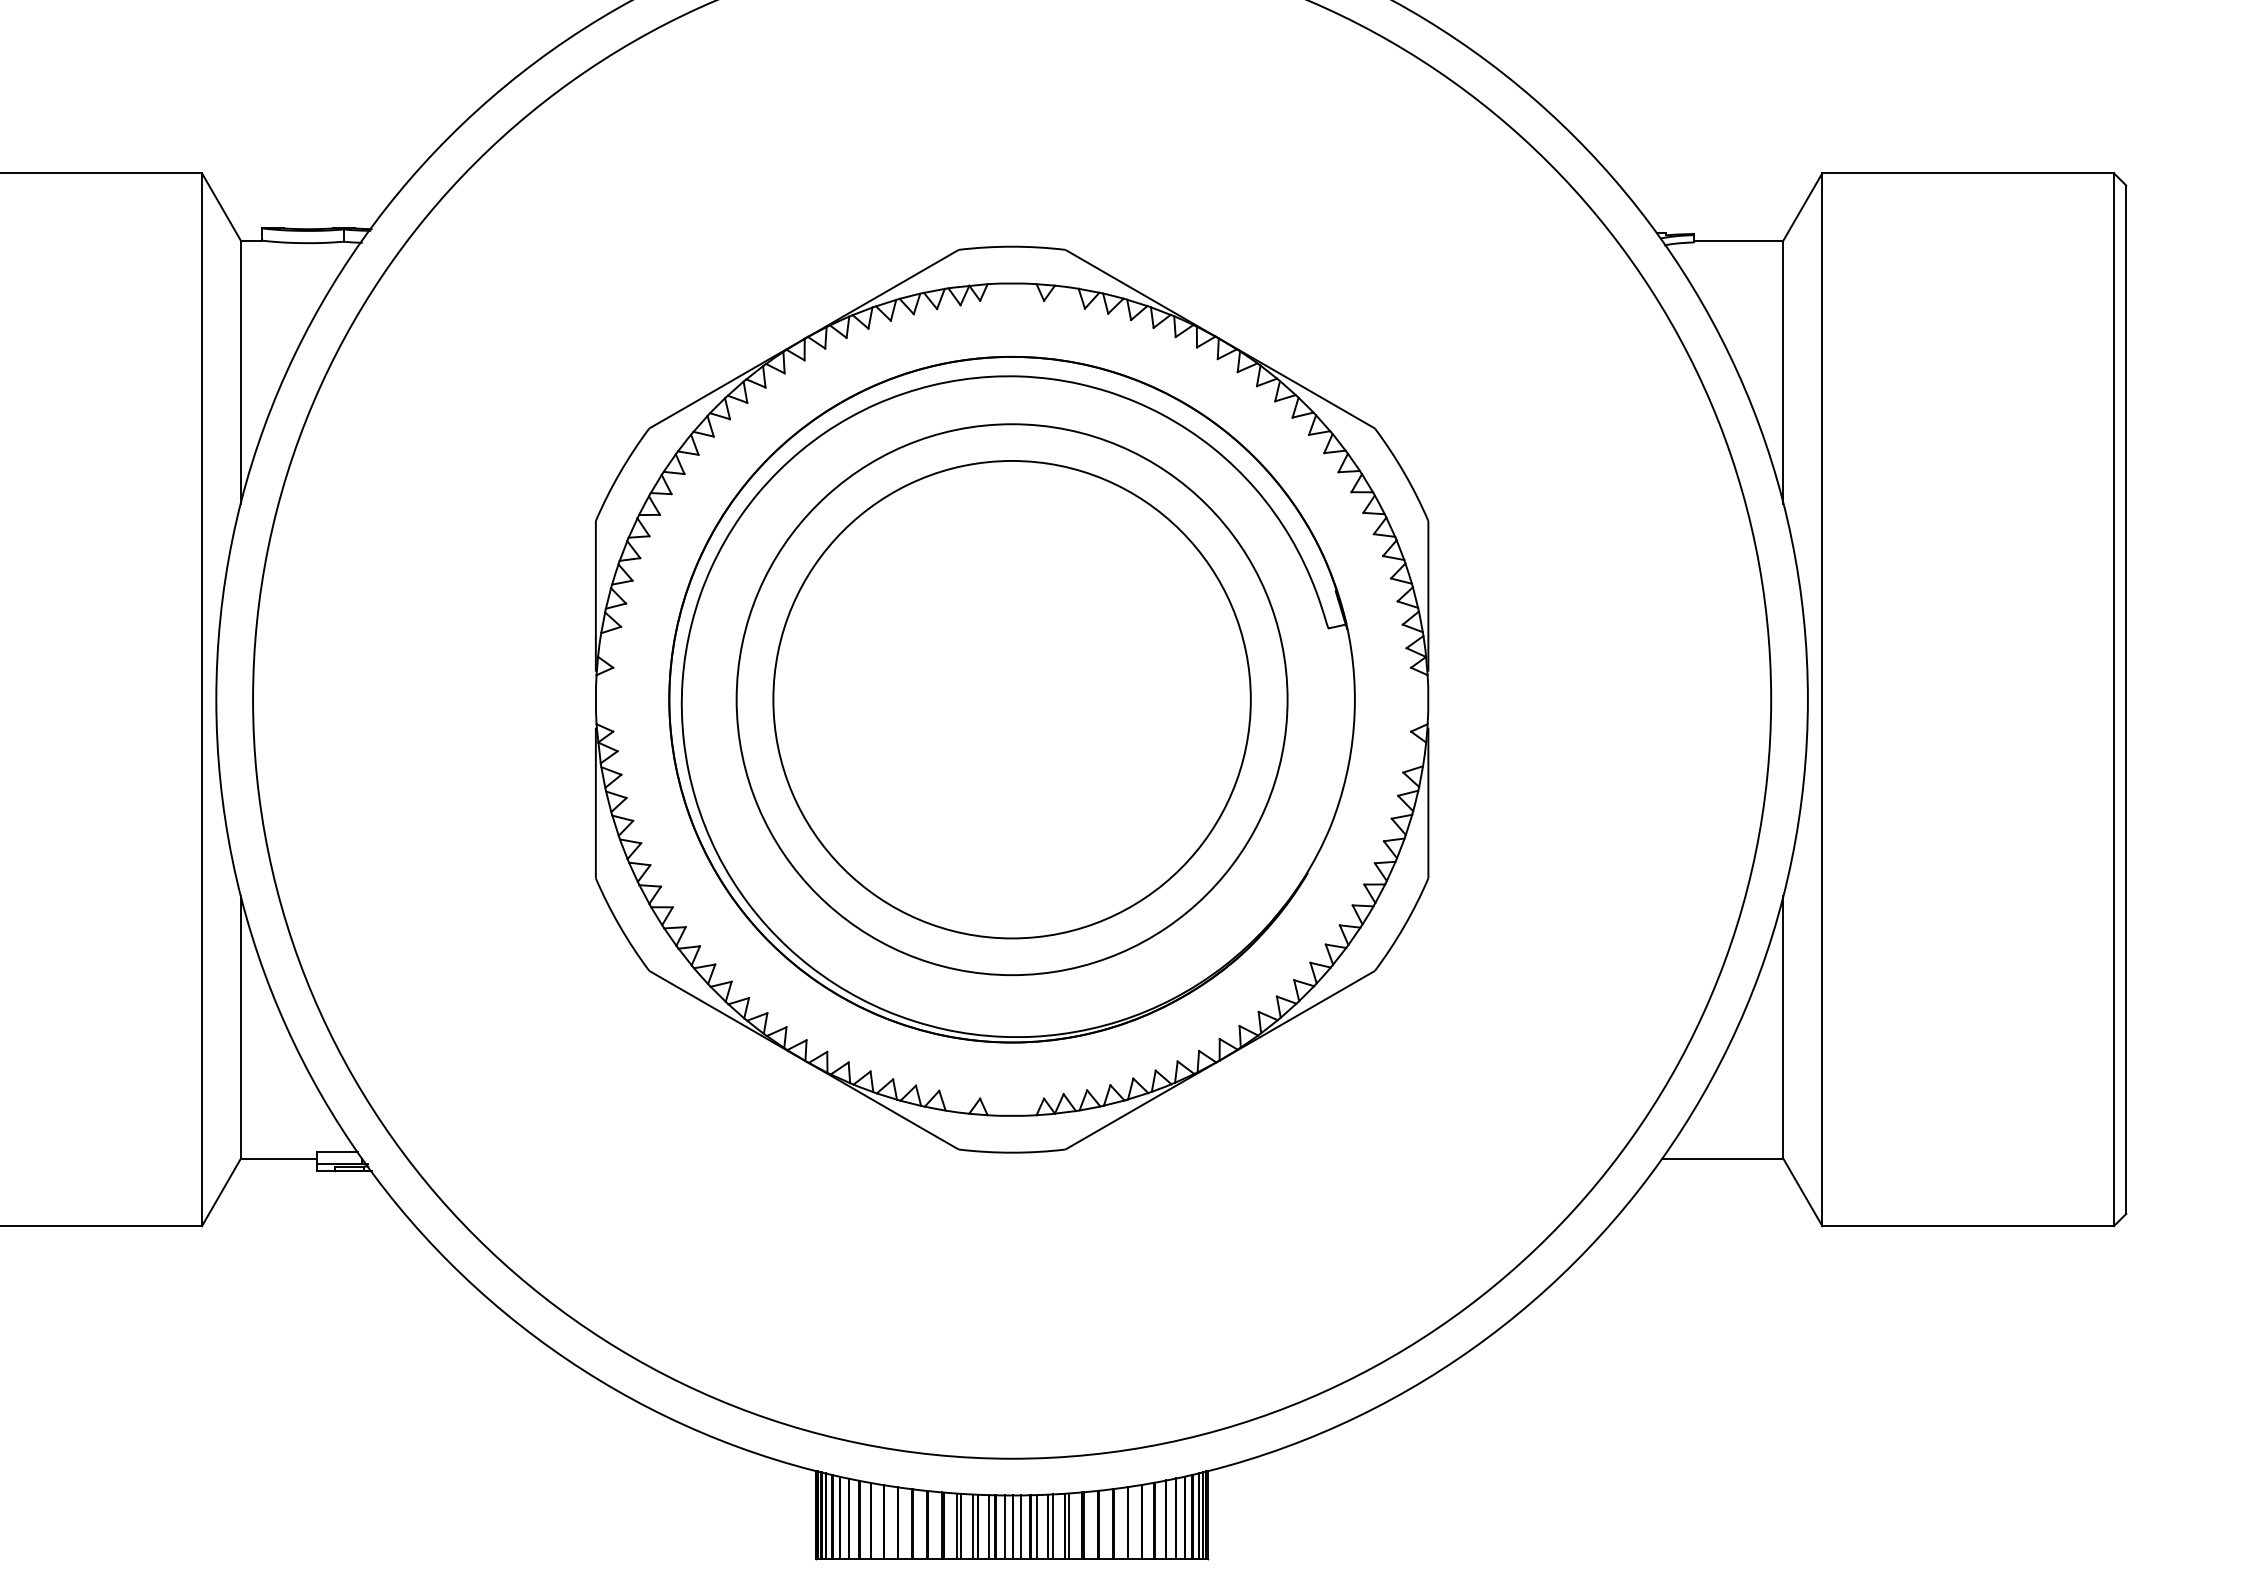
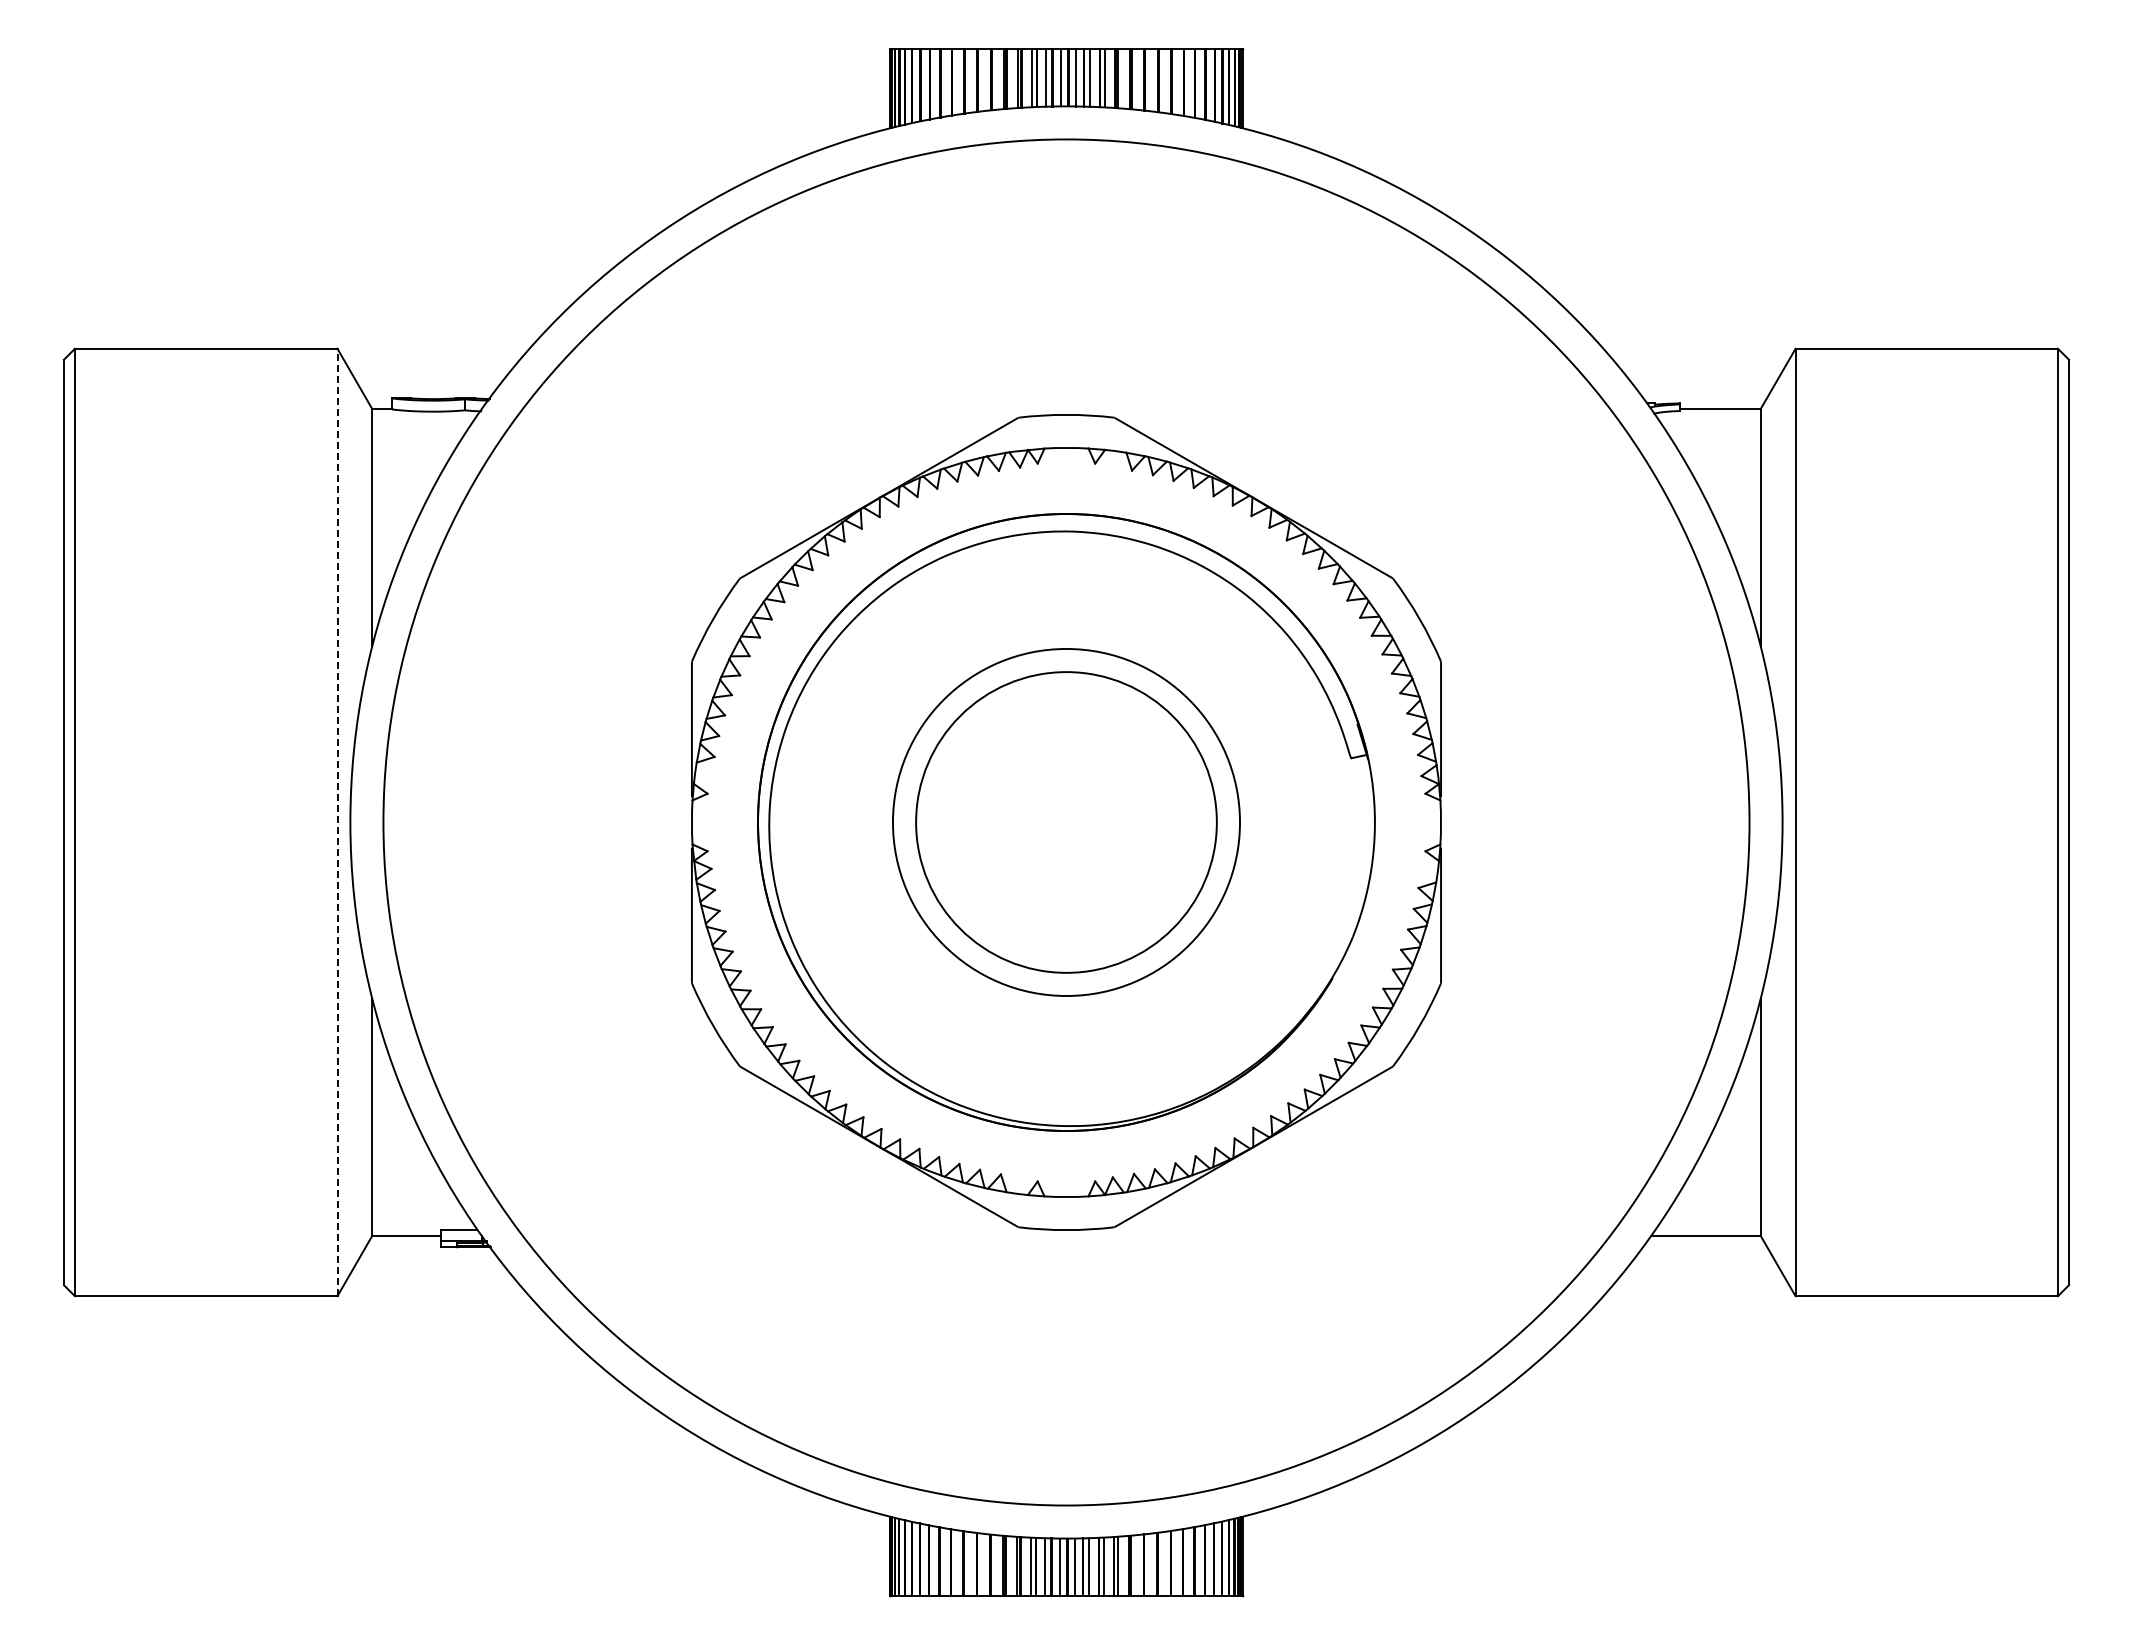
line: (201, 699) -> (337, 822), solid -> dashed
circle: (1012, 699) -> (1066, 822), size x0.7
circle: (1012, 699) -> (1066, 822), size x0.7

